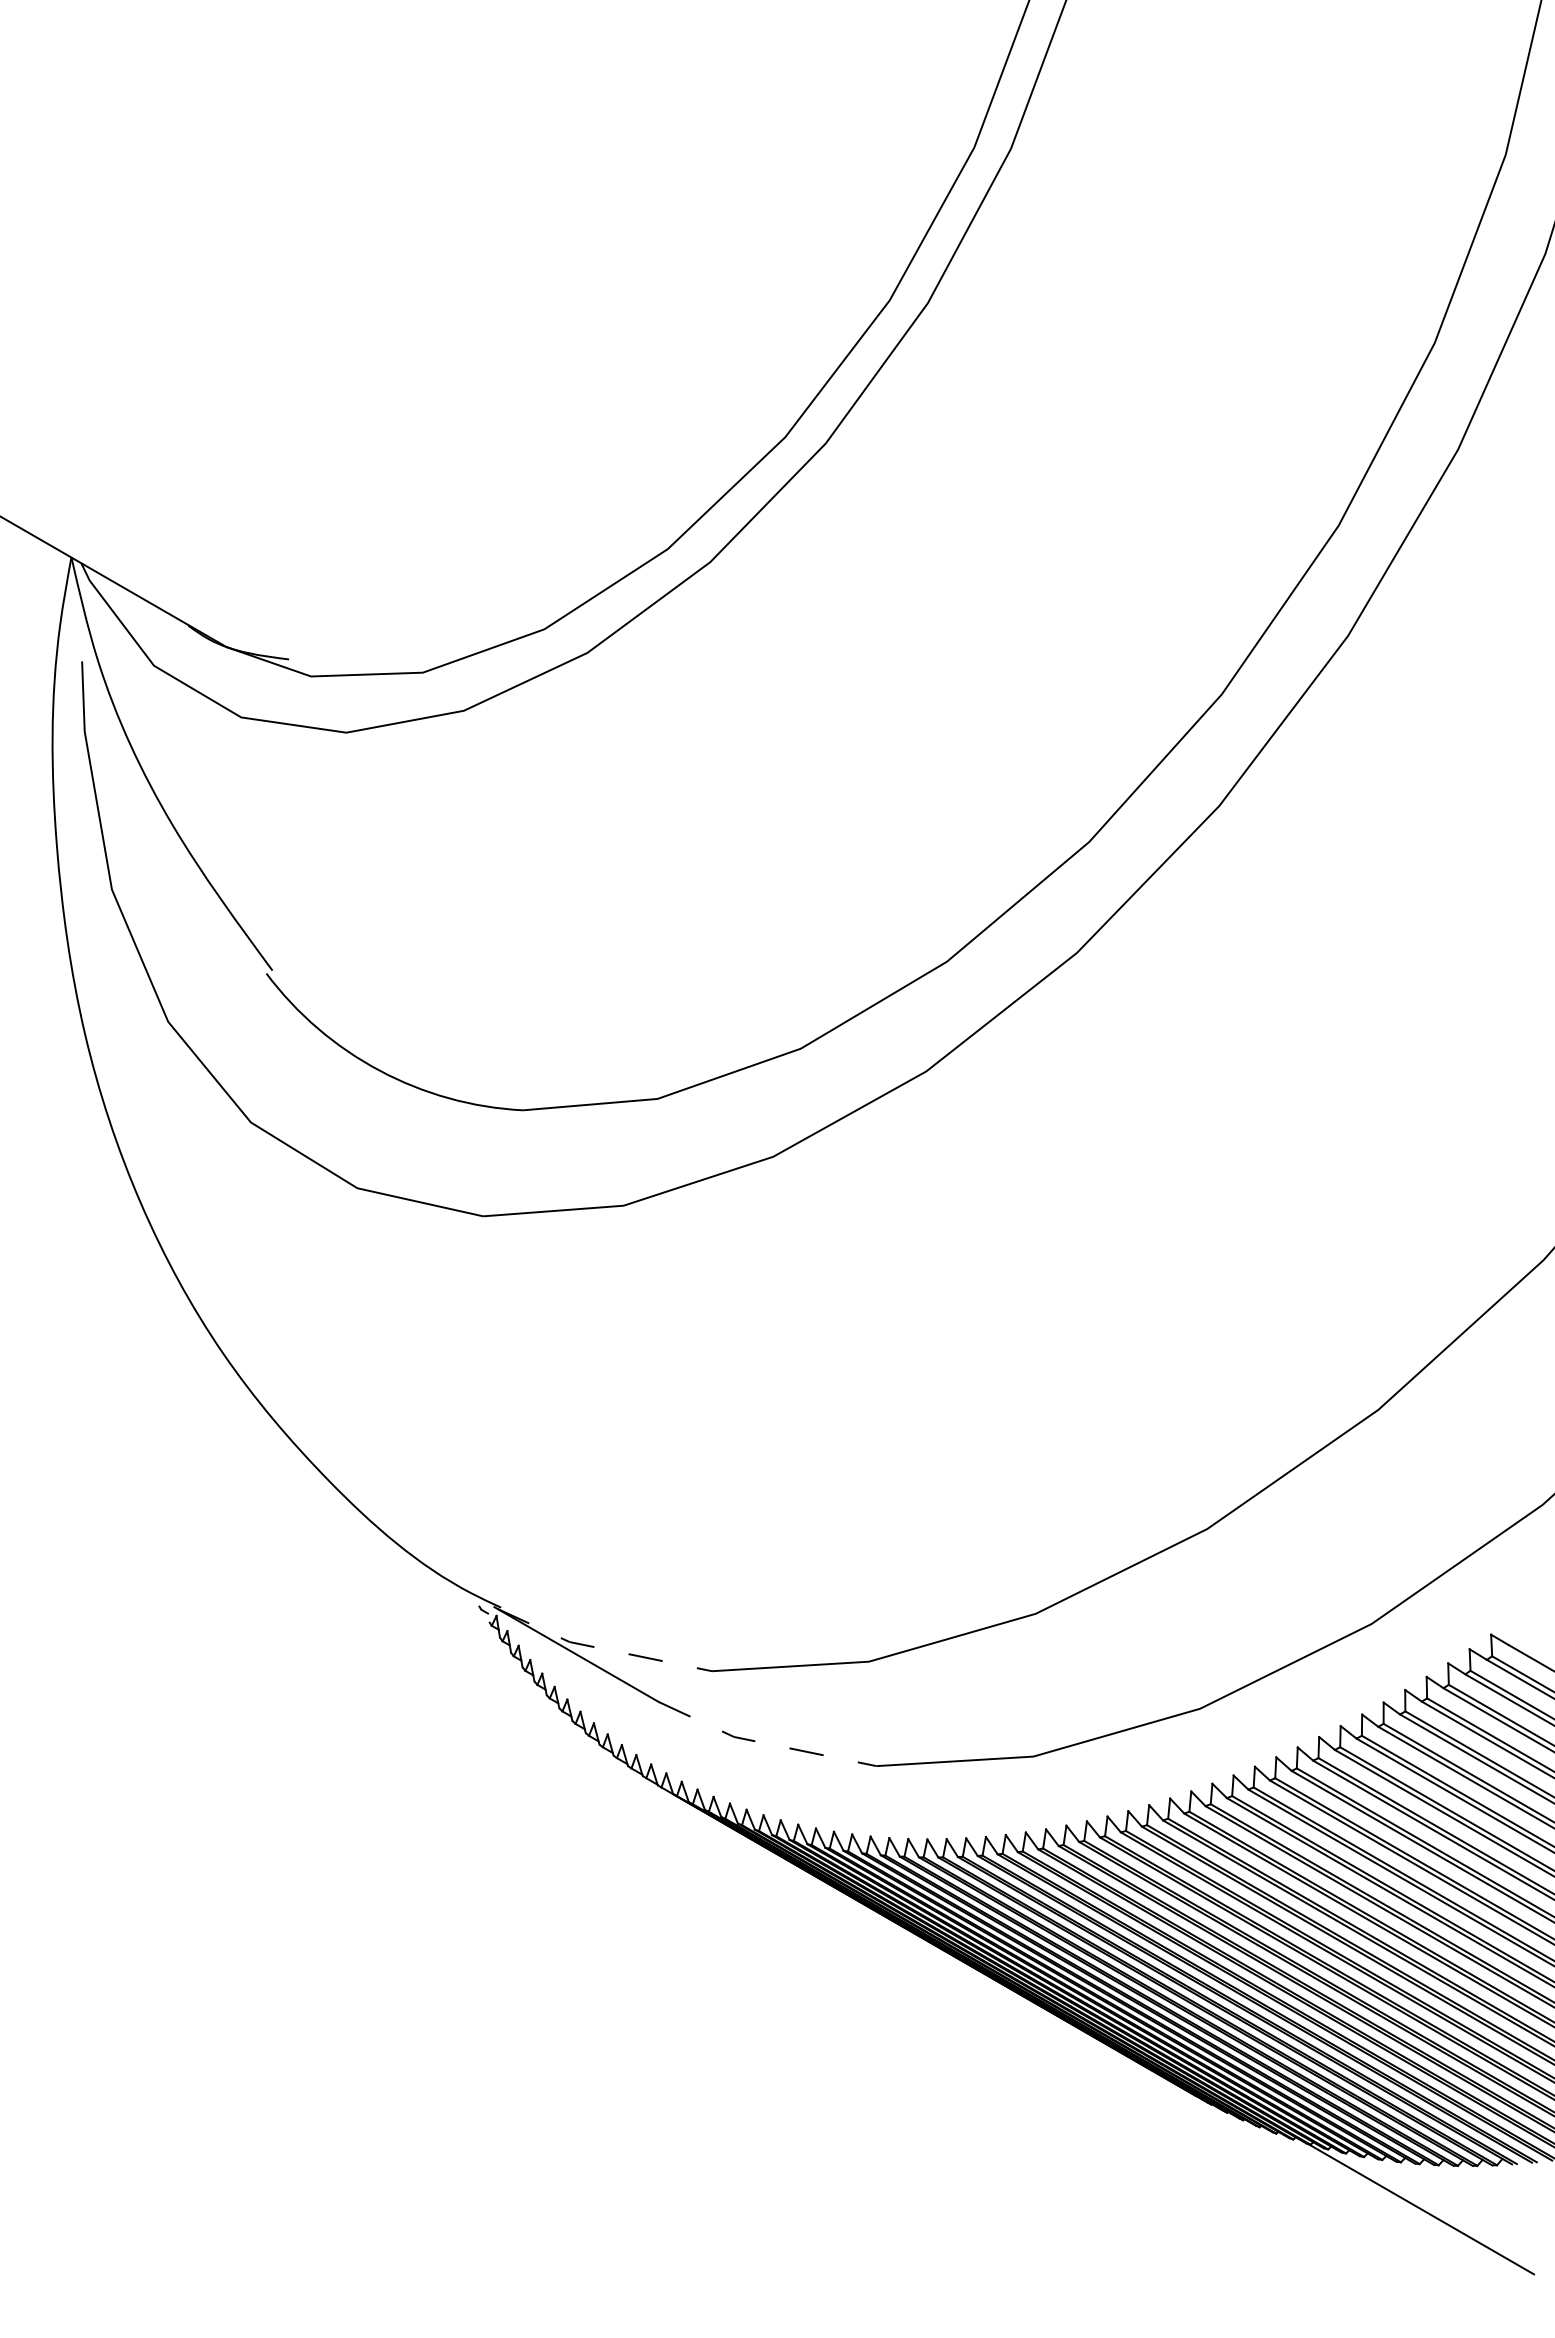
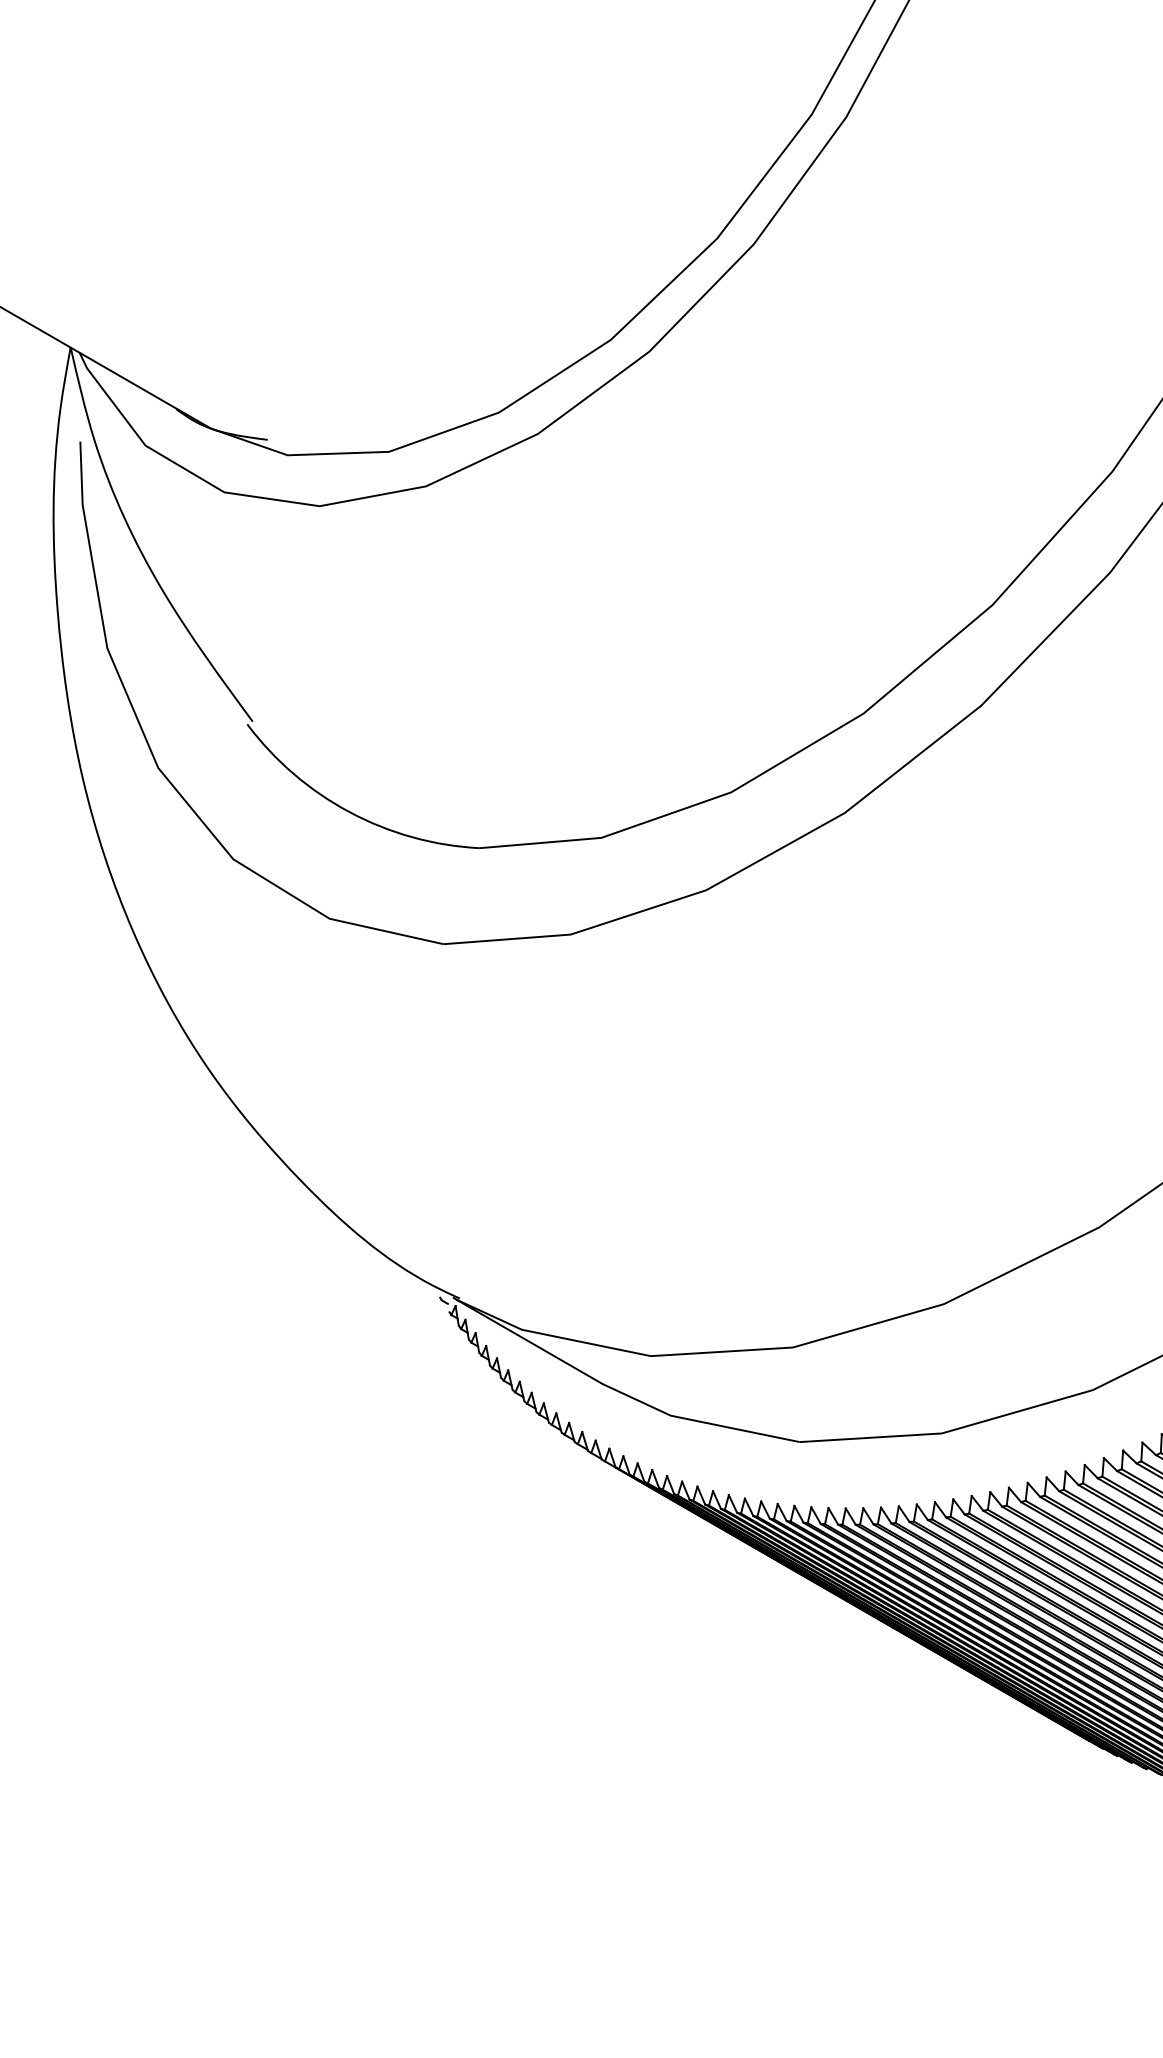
line: (601, 1648) -> (550, 1335), dashed -> solid
line: (764, 1743) -> (698, 1421), dashed -> solid

